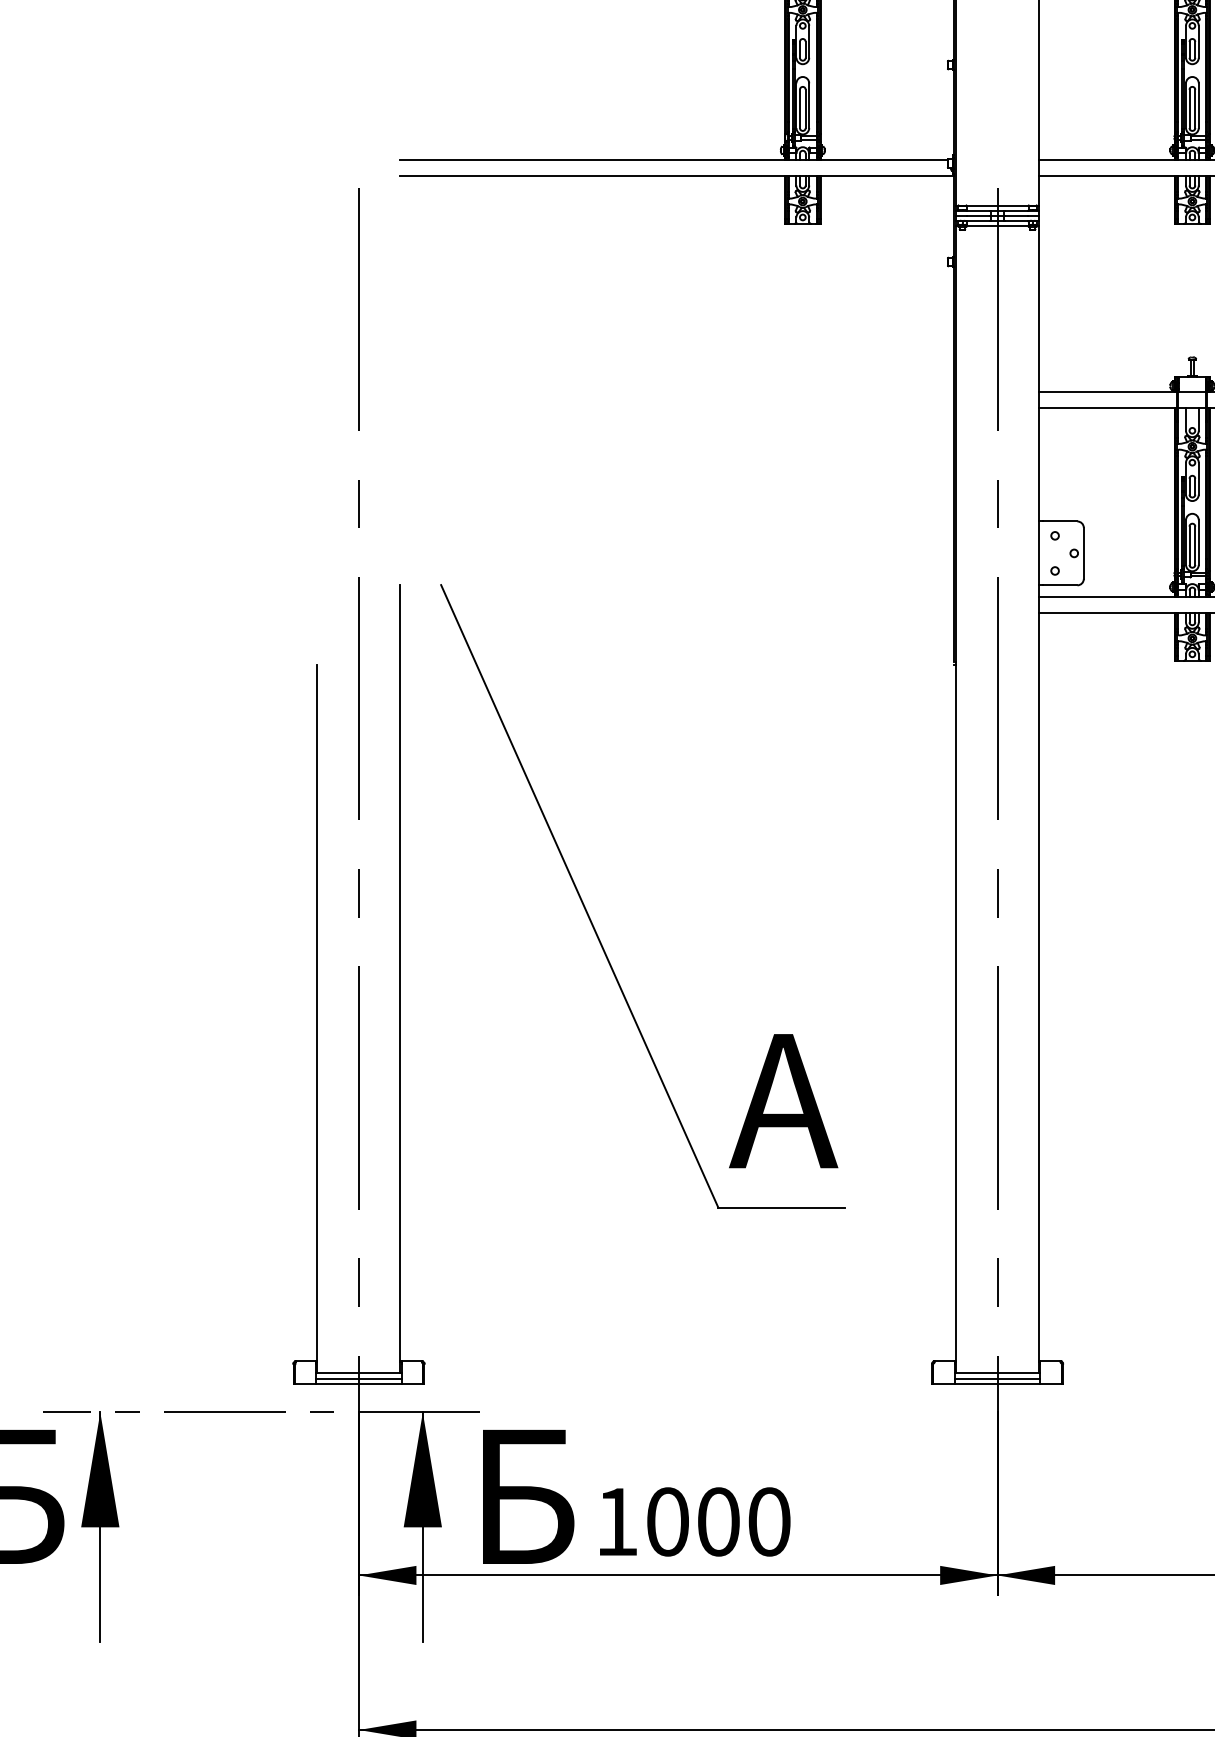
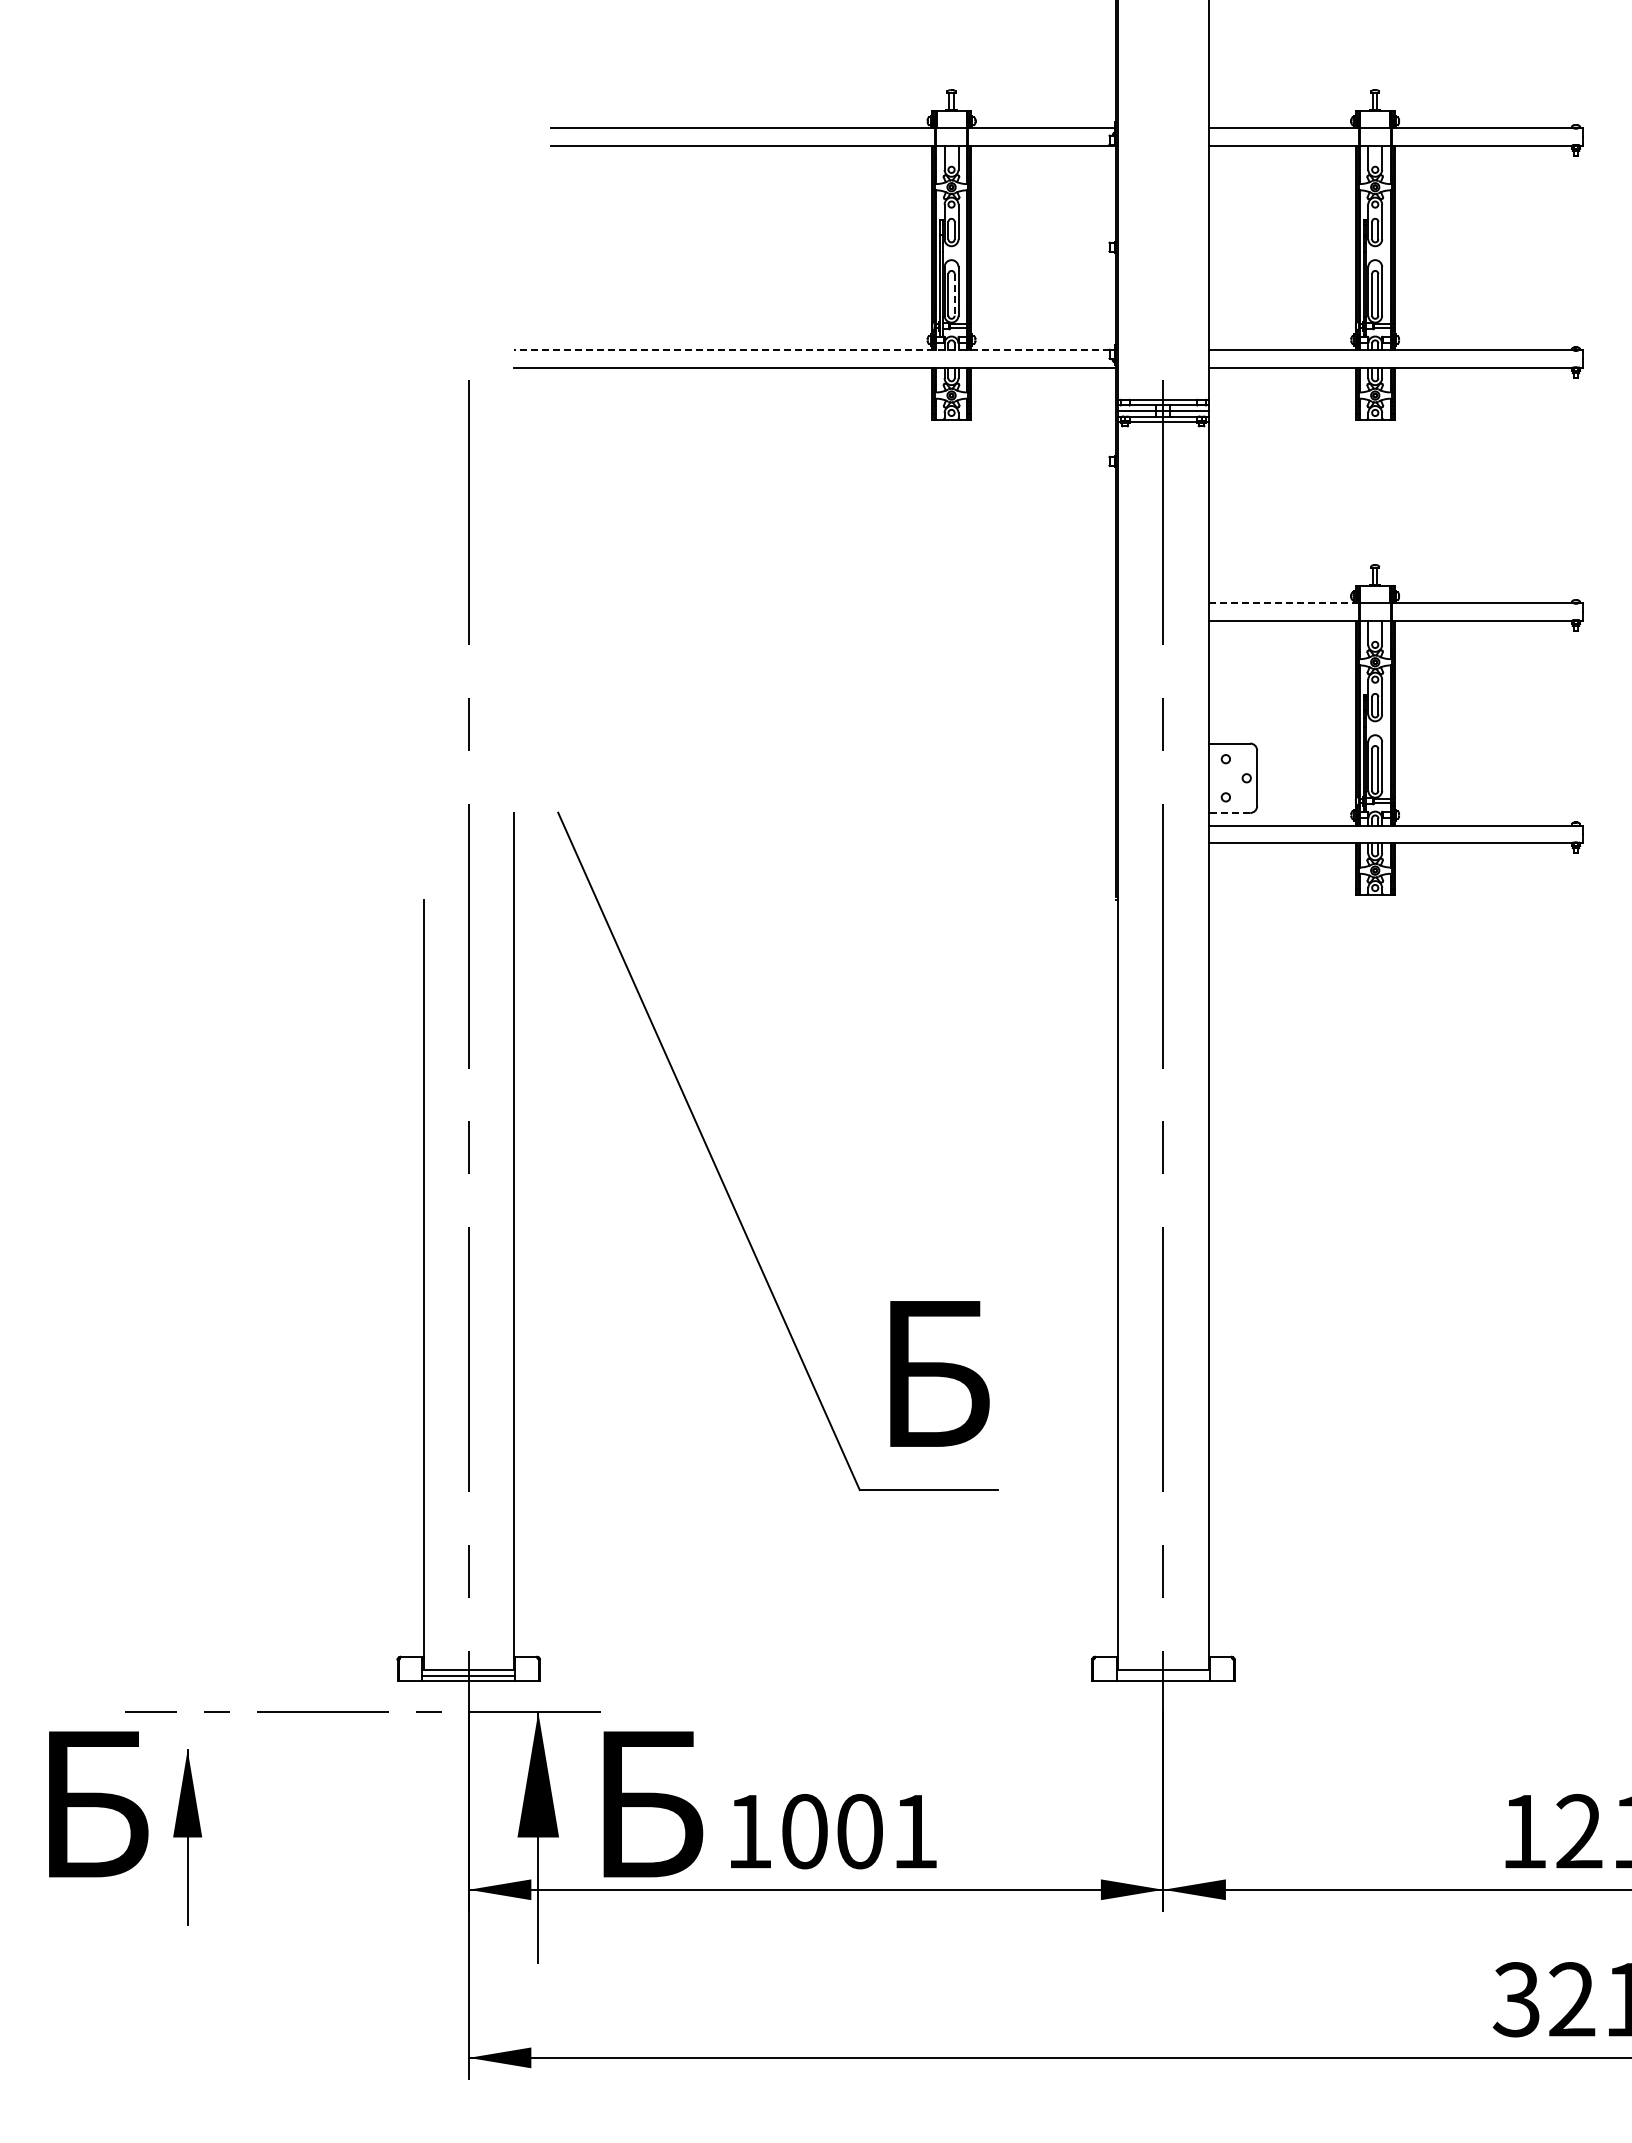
line: (805, 108) -> (954, 294), solid -> dashed
line: (674, 160) -> (811, 350), solid -> dashed
line: (1108, 392) -> (1283, 603), solid -> dashed
line: (1060, 585) -> (1231, 813), solid -> dashed
text: (783, 1100) -> (930, 1373), A -> Б
line: (996, 1378) -> (1162, 1675), removed
text: (769, 1521) -> (915, 1831), 1000 -> 1001
part: (100, 1527) -> (187, 1837), size x0.7

